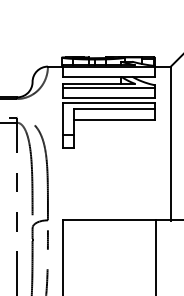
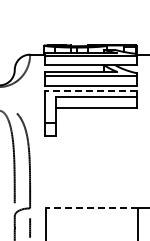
line: (108, 102) -> (90, 90), solid -> dashed
line: (108, 220) -> (90, 208), solid -> dashed

